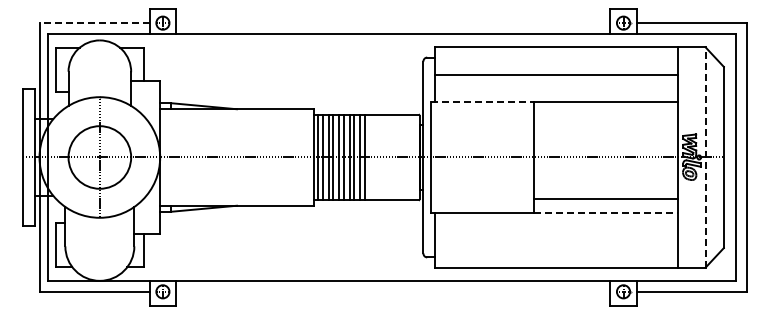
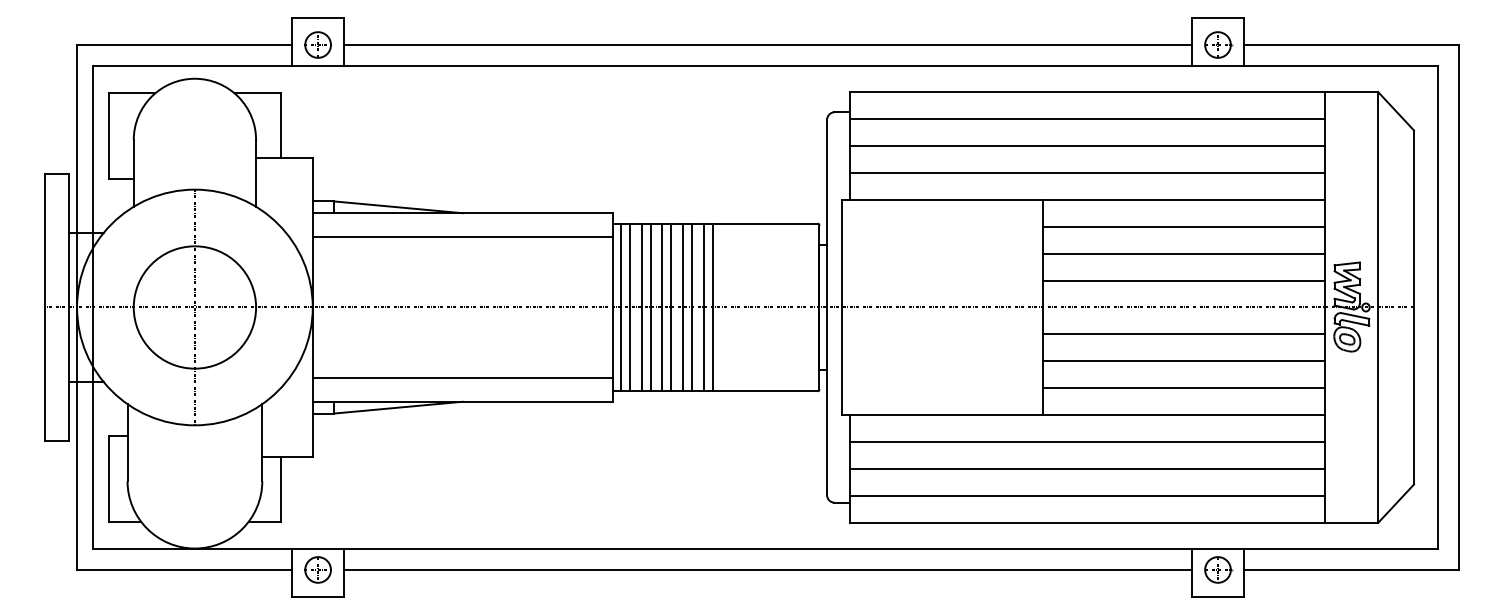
line: (94, 23) -> (184, 45), dashed -> solid
line: (393, 23) -> (768, 45), added
line: (556, 61) -> (1087, 119), added
line: (556, 88) -> (1087, 172), added
line: (482, 102) -> (942, 200), dashed -> solid
line: (605, 116) -> (1182, 227), added
line: (236, 121) -> (461, 237), added
line: (605, 129) -> (1182, 252), added
line: (605, 143) -> (1182, 280), added
line: (705, 157) -> (1378, 307), dashed -> solid
line: (605, 171) -> (1182, 334), added
line: (605, 185) -> (1182, 362), added
line: (236, 193) -> (461, 377), added
line: (606, 212) -> (1184, 414), dashed -> solid
line: (556, 226) -> (1087, 442), added
line: (556, 240) -> (1087, 469), added
line: (556, 253) -> (1087, 495), added
line: (393, 291) -> (768, 569), added

